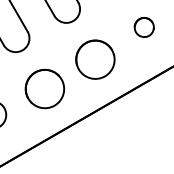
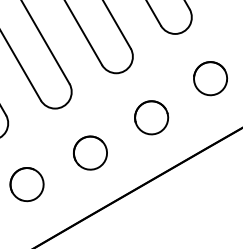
part: (144, 27) -> (210, 78), size x1.43
part: (95, 59) -> (151, 117), size x0.71
part: (45, 88) -> (90, 152), size x0.71

